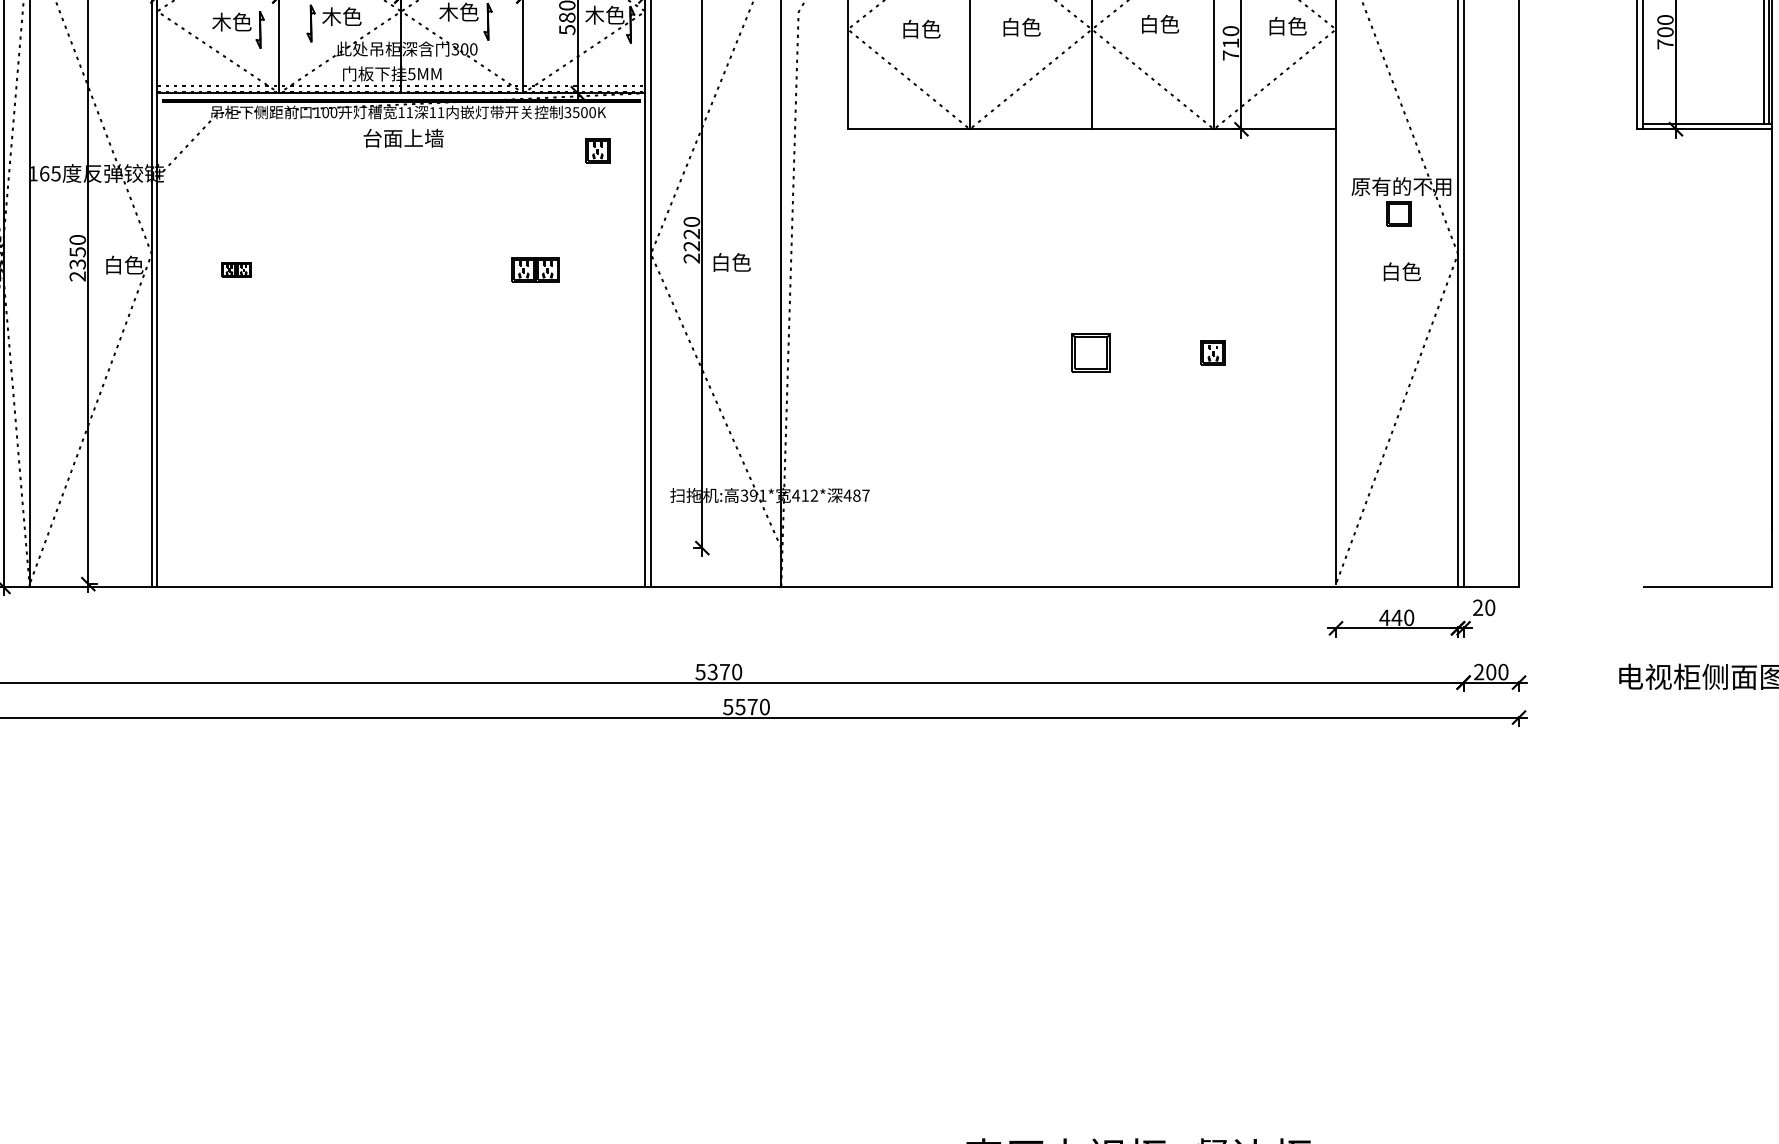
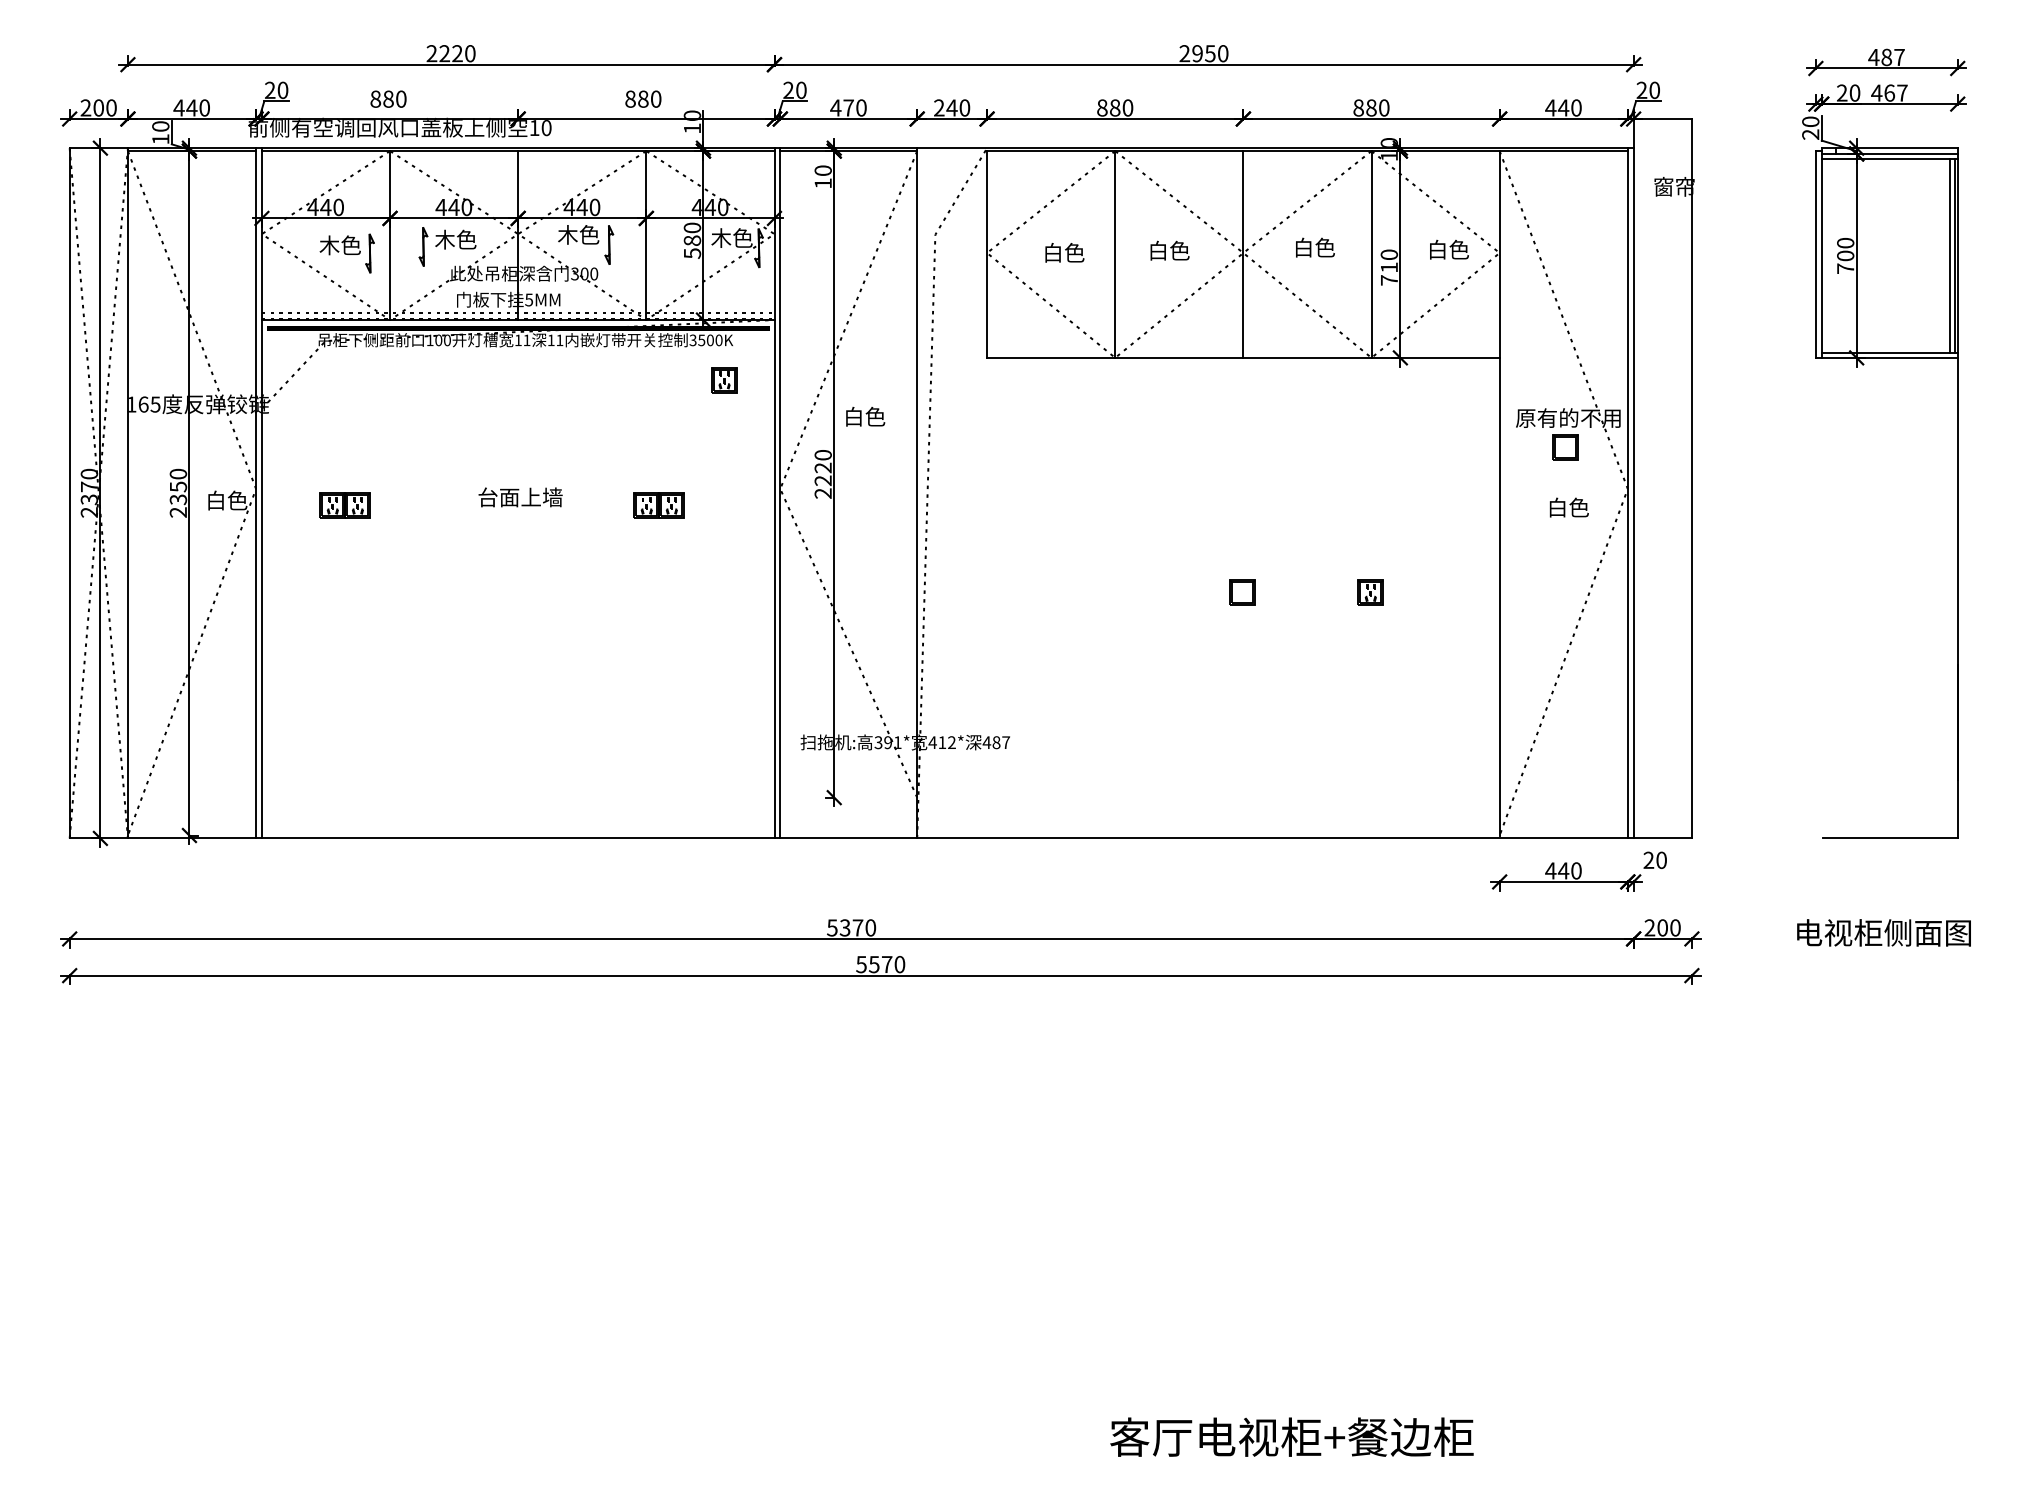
text: (403, 138) -> (520, 497), moved
text: (732, 262) -> (865, 416), moved
part: (235, 269) -> (344, 505), size x1.67
part: (1091, 352) -> (1242, 592), size x0.62

